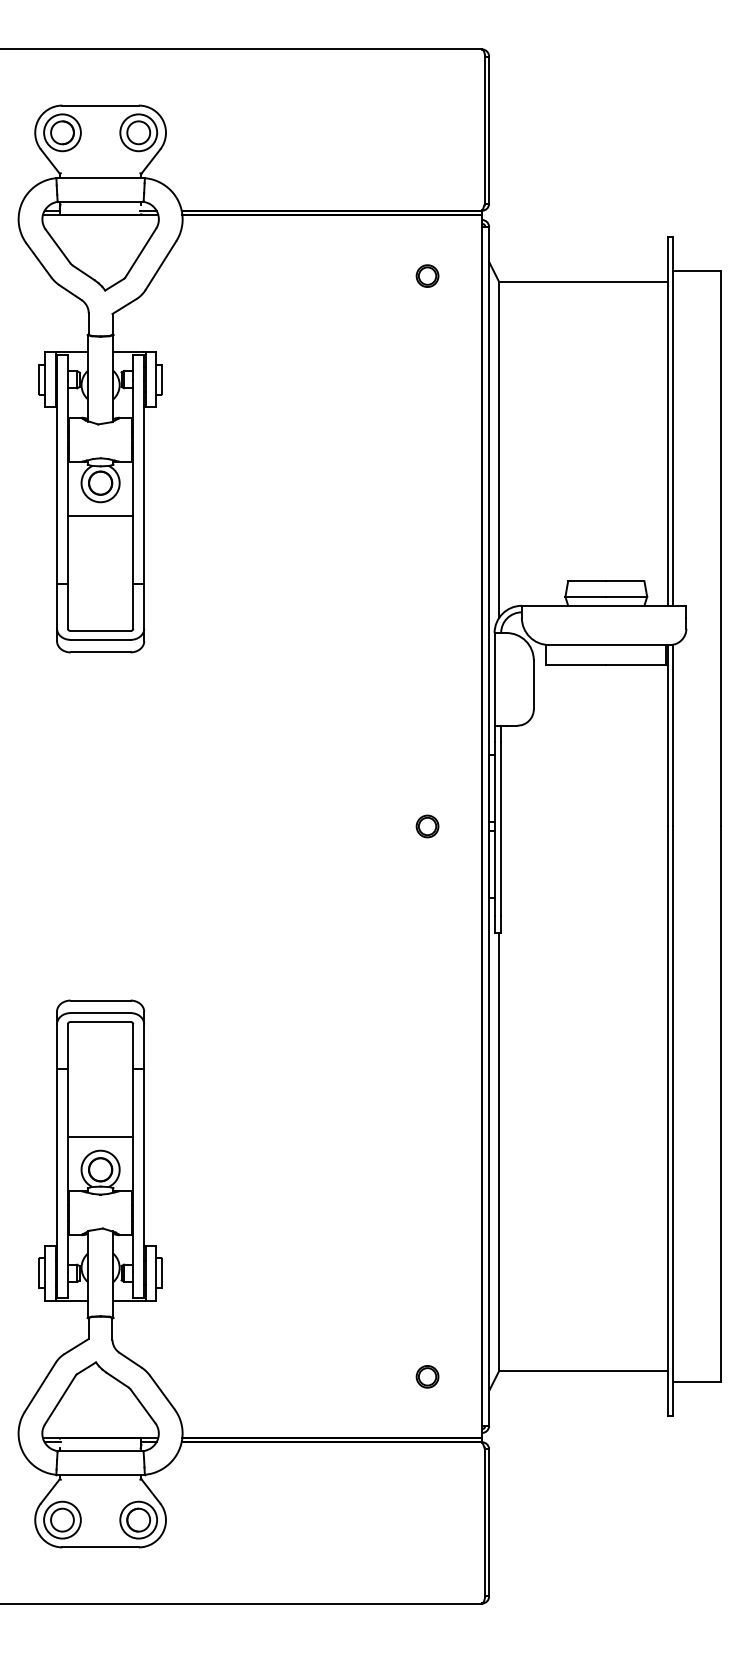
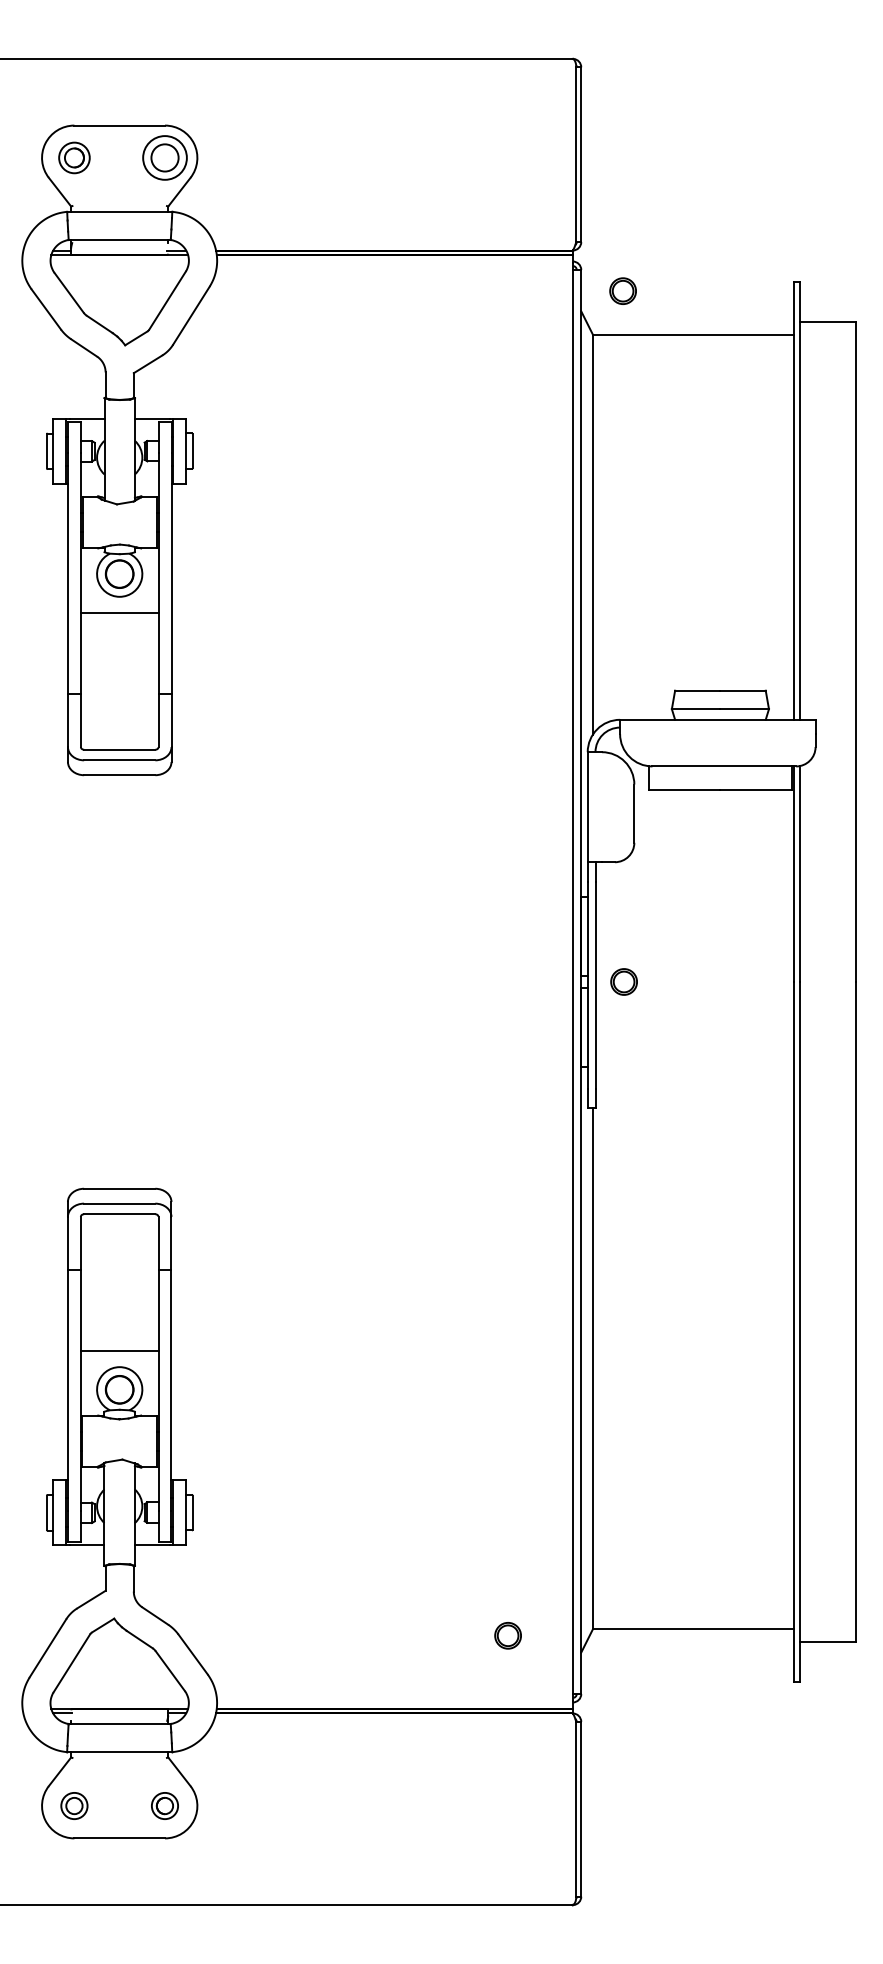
part: (62, 132) -> (74, 157), size x0.7
part: (427, 275) -> (622, 290), moved
part: (427, 826) -> (623, 981), moved
part: (62, 1519) -> (74, 1805), size x0.6
part: (138, 1519) -> (164, 1805), size x0.6

